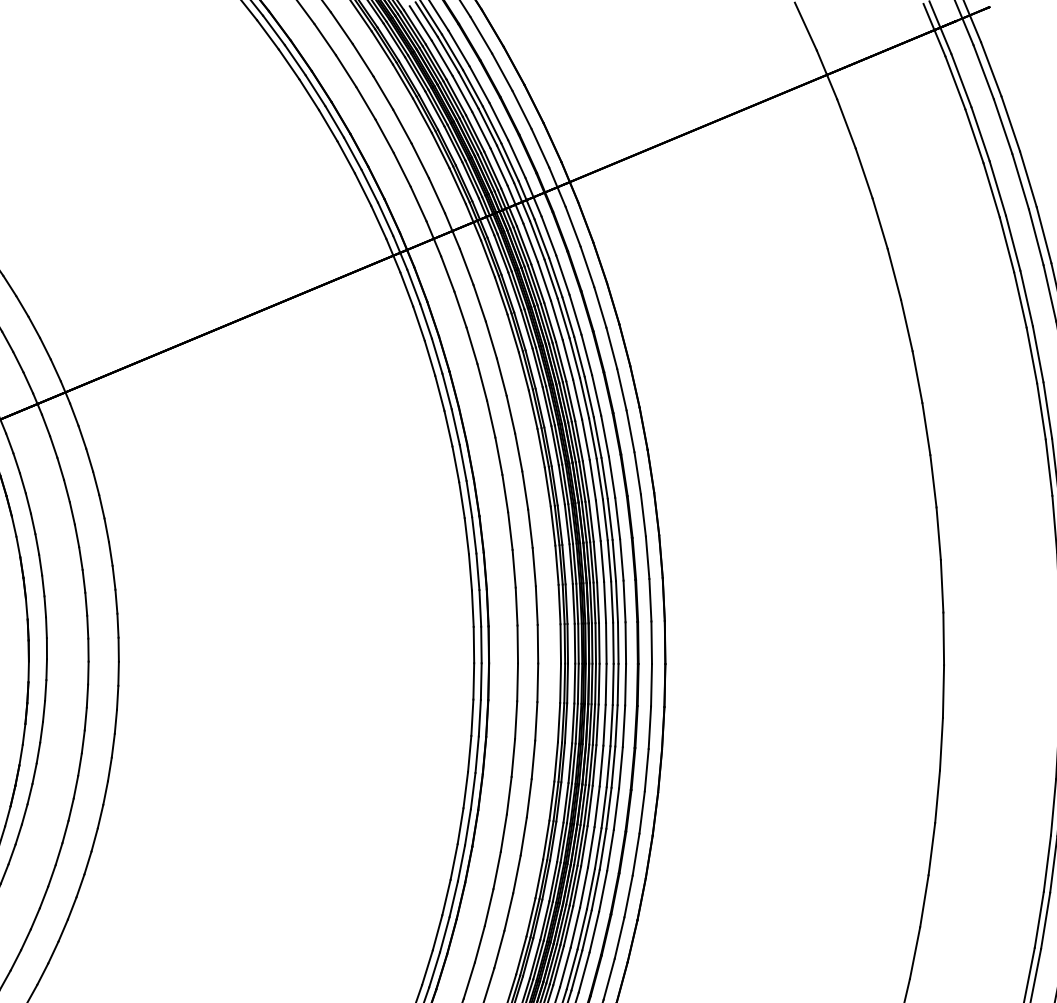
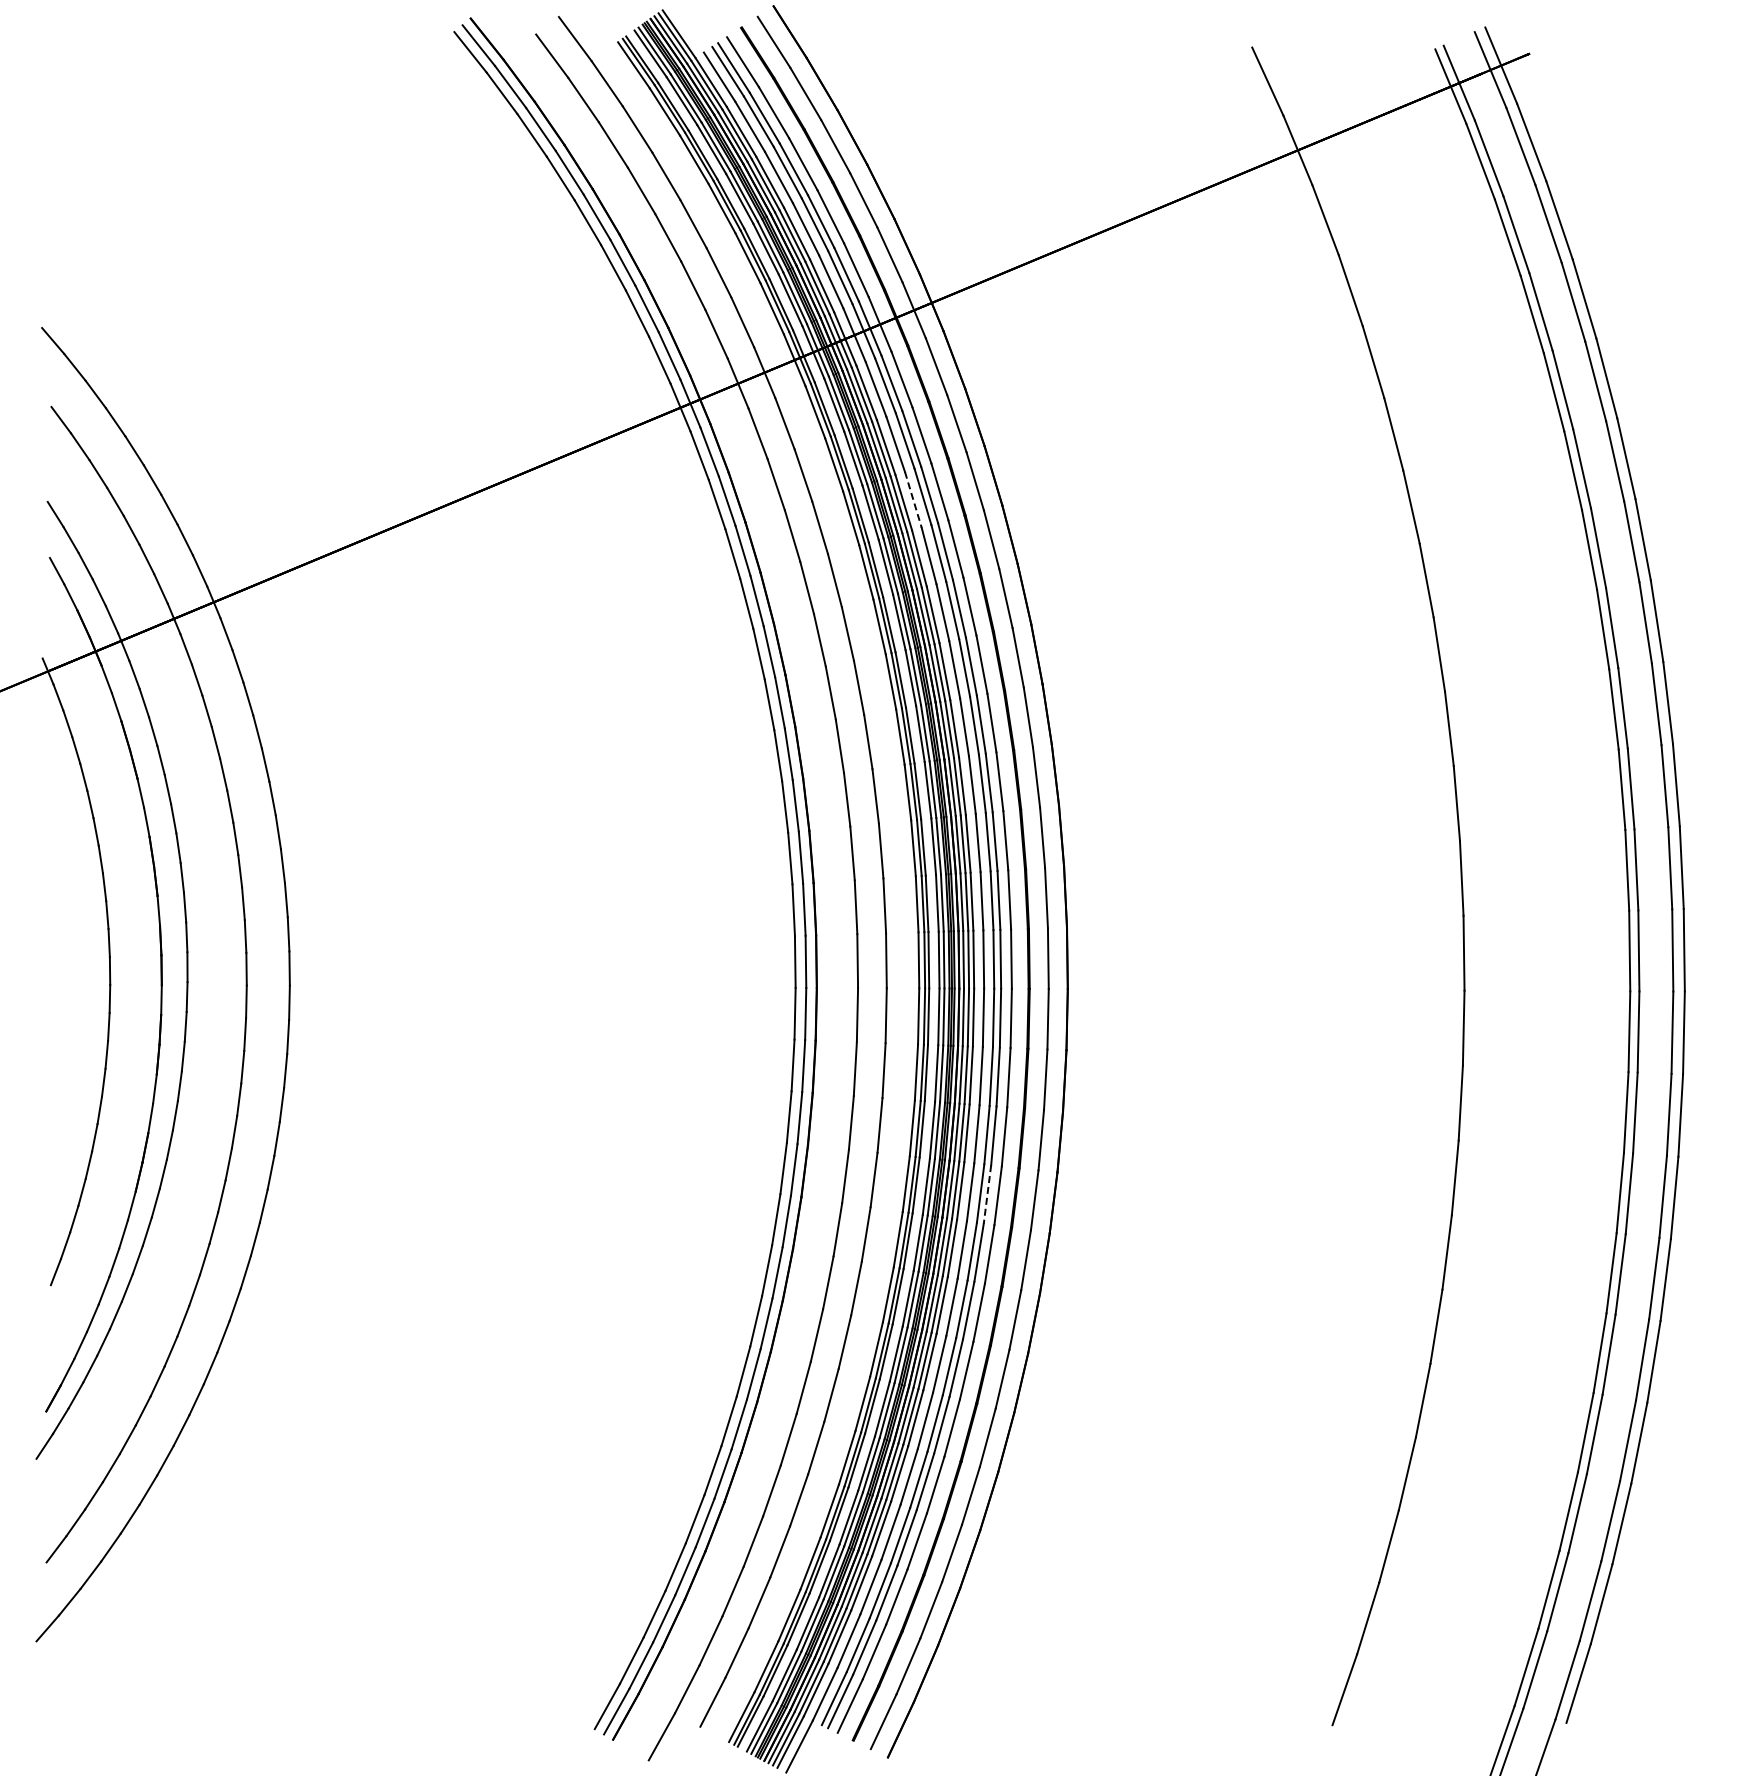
line: (556, 320) -> (913, 500), solid -> dashed
line: (608, 808) -> (987, 1194), solid -> dashed

